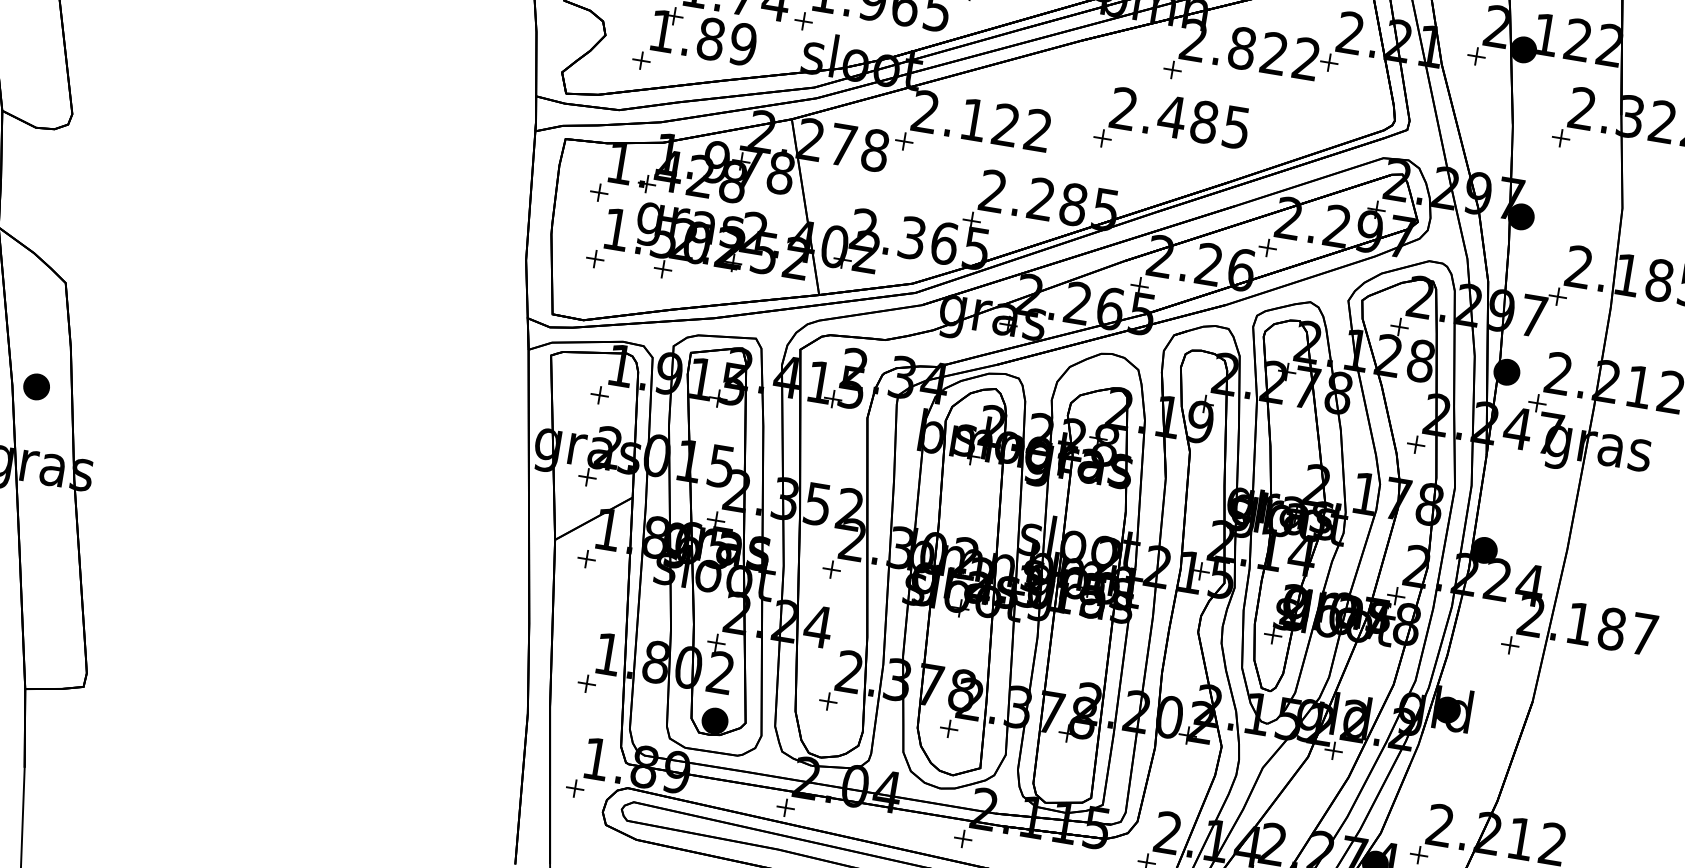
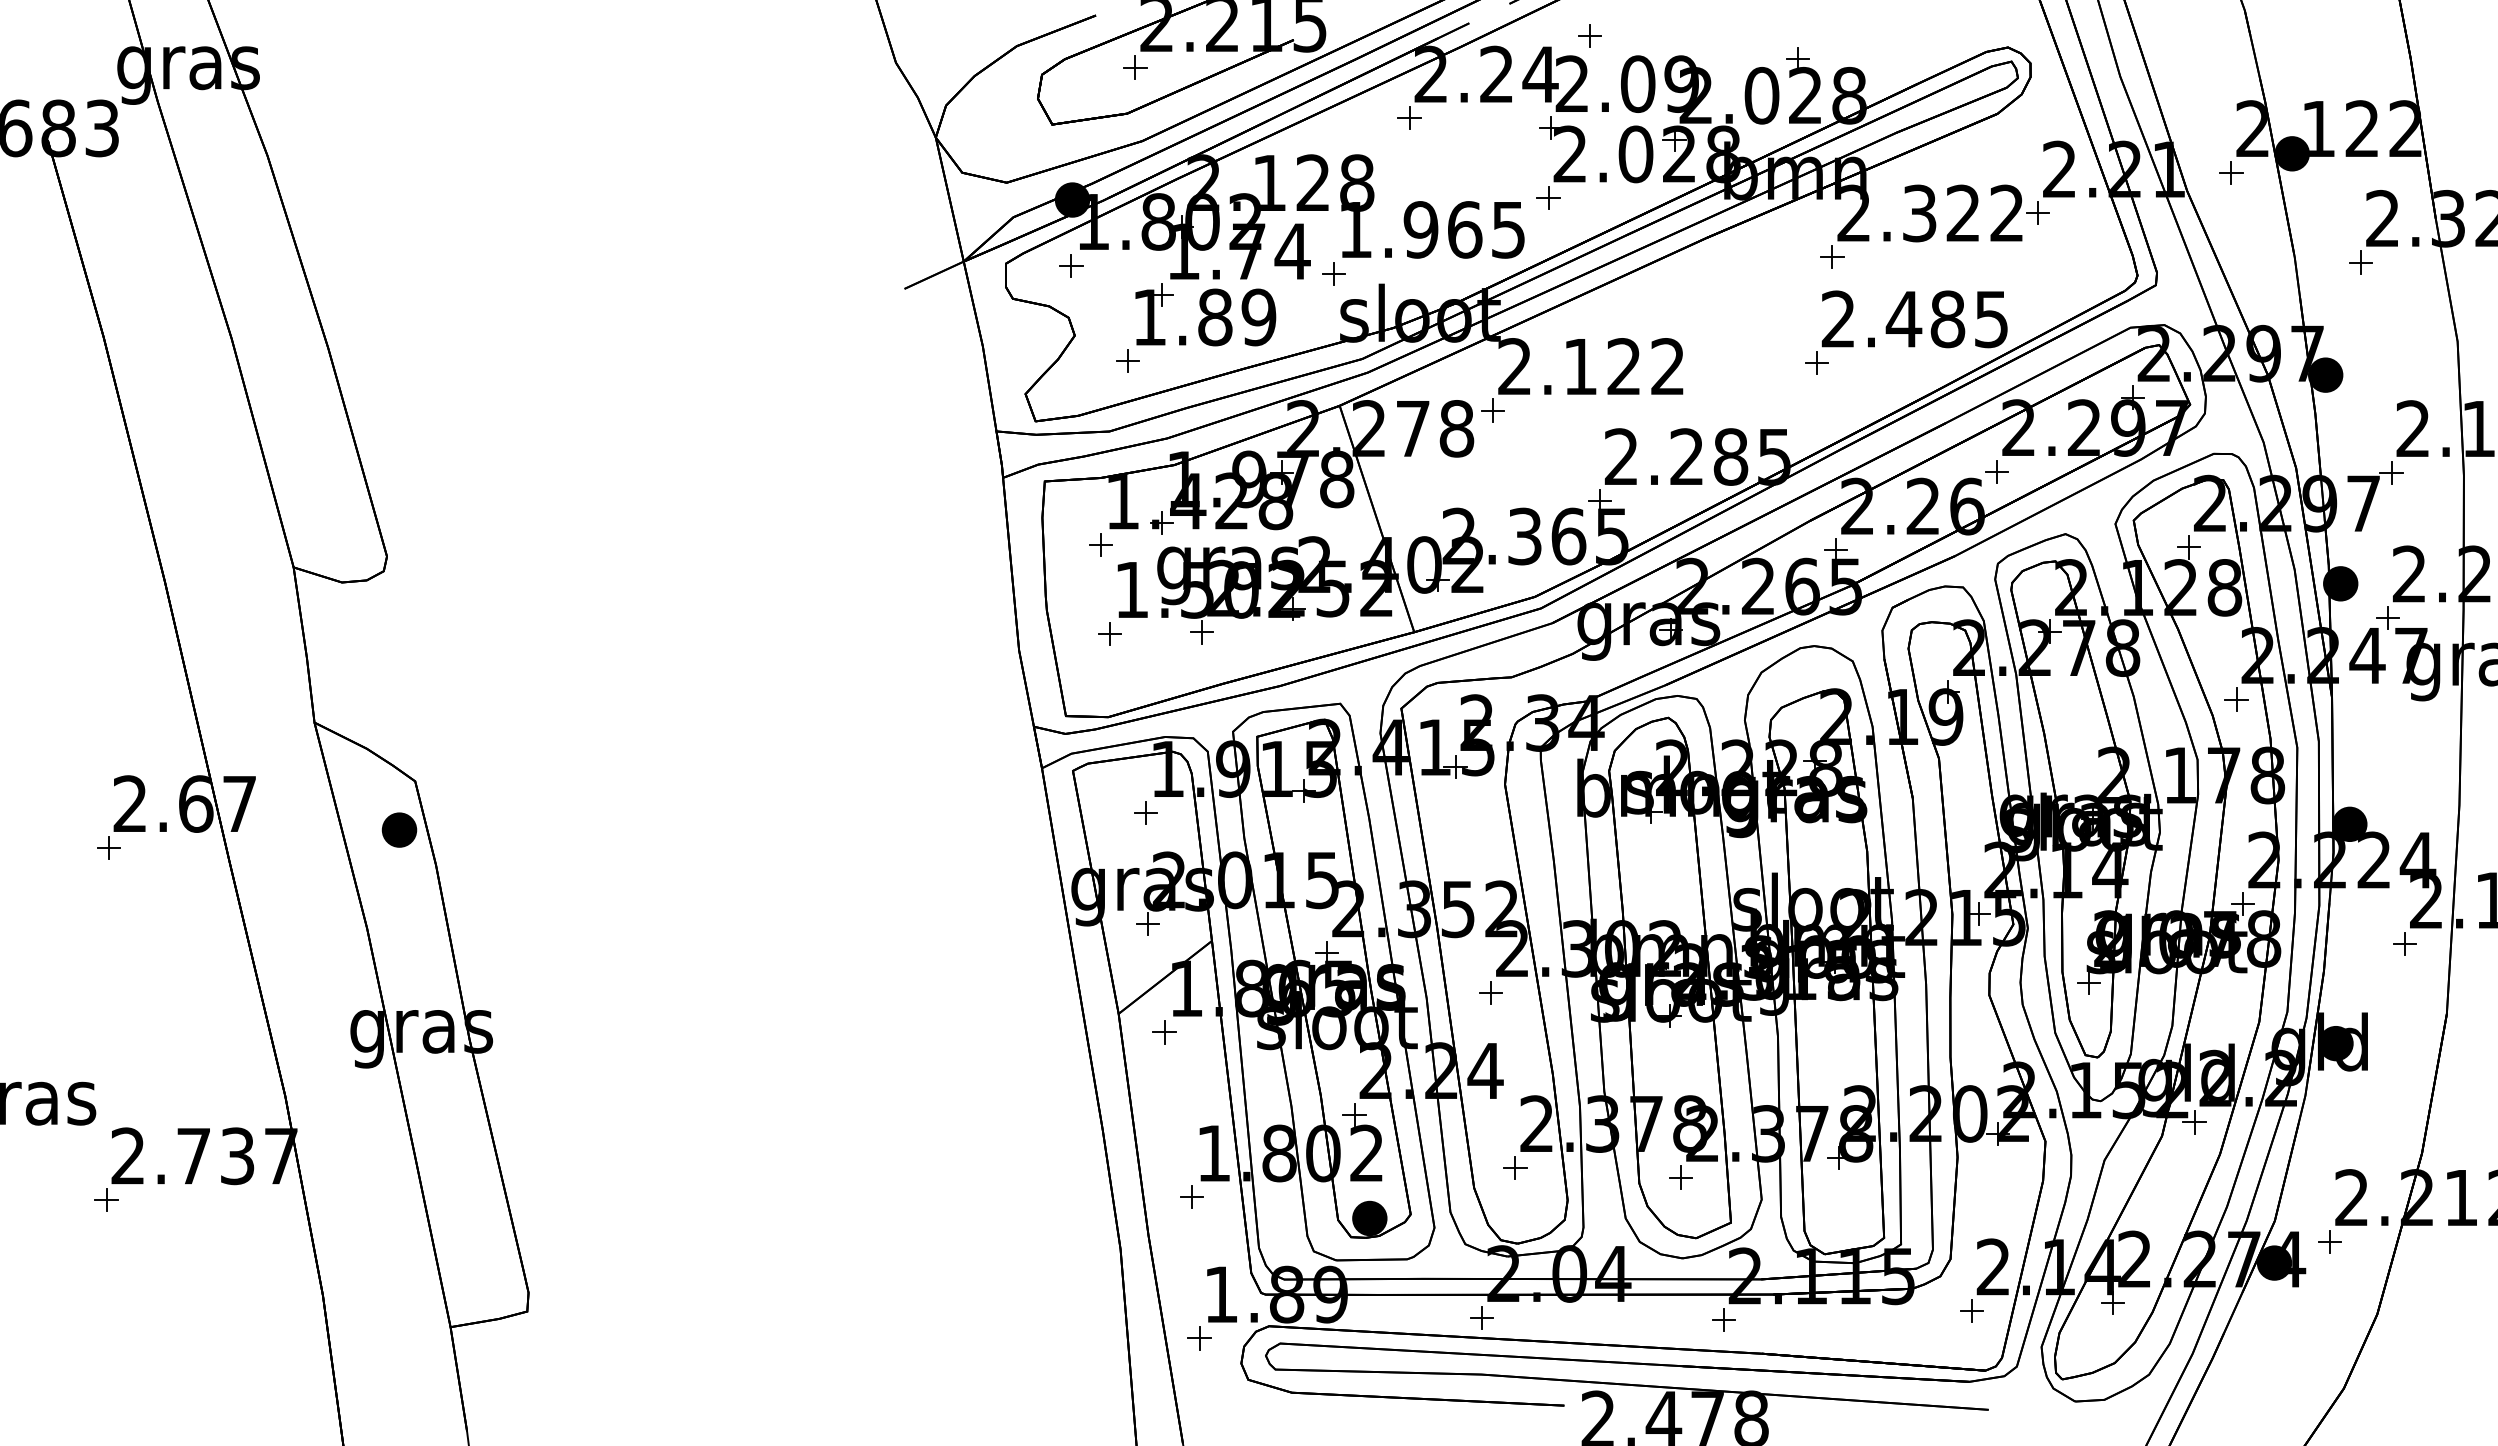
text: (1242, 48) -> (1919, 213), 2.822 -> 2.322
part: (1172, 126) -> (1906, 332), moved
part: (36, 386) -> (399, 829), moved

